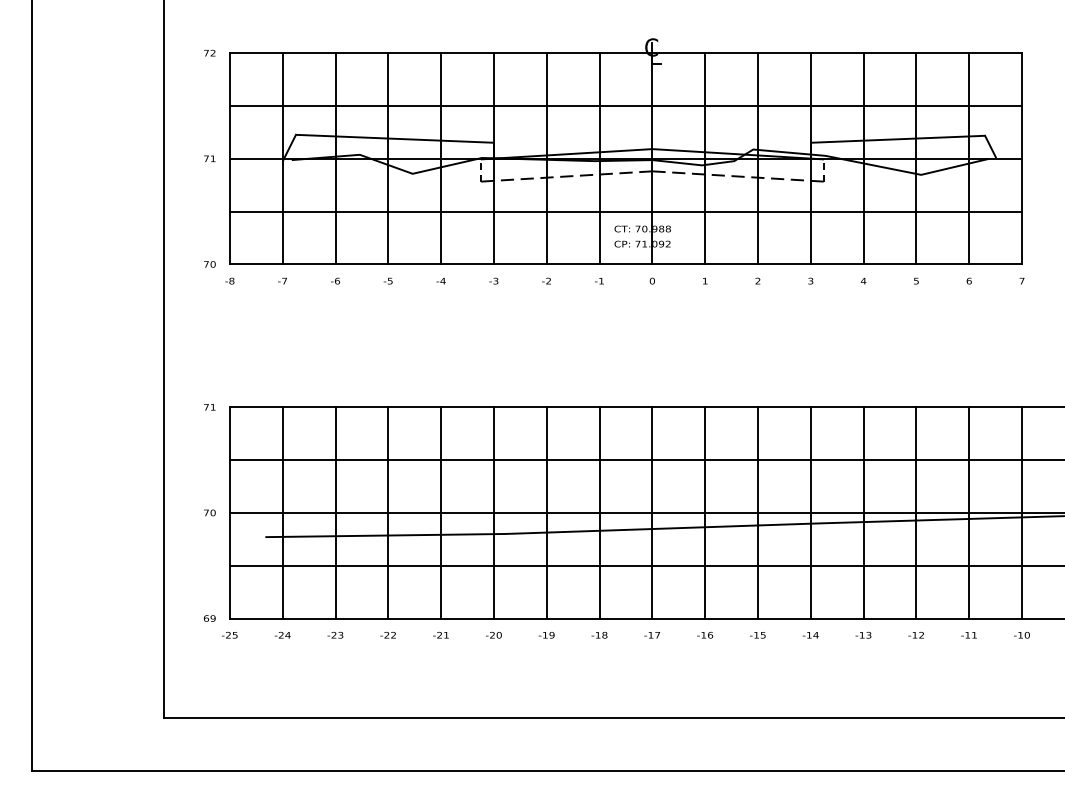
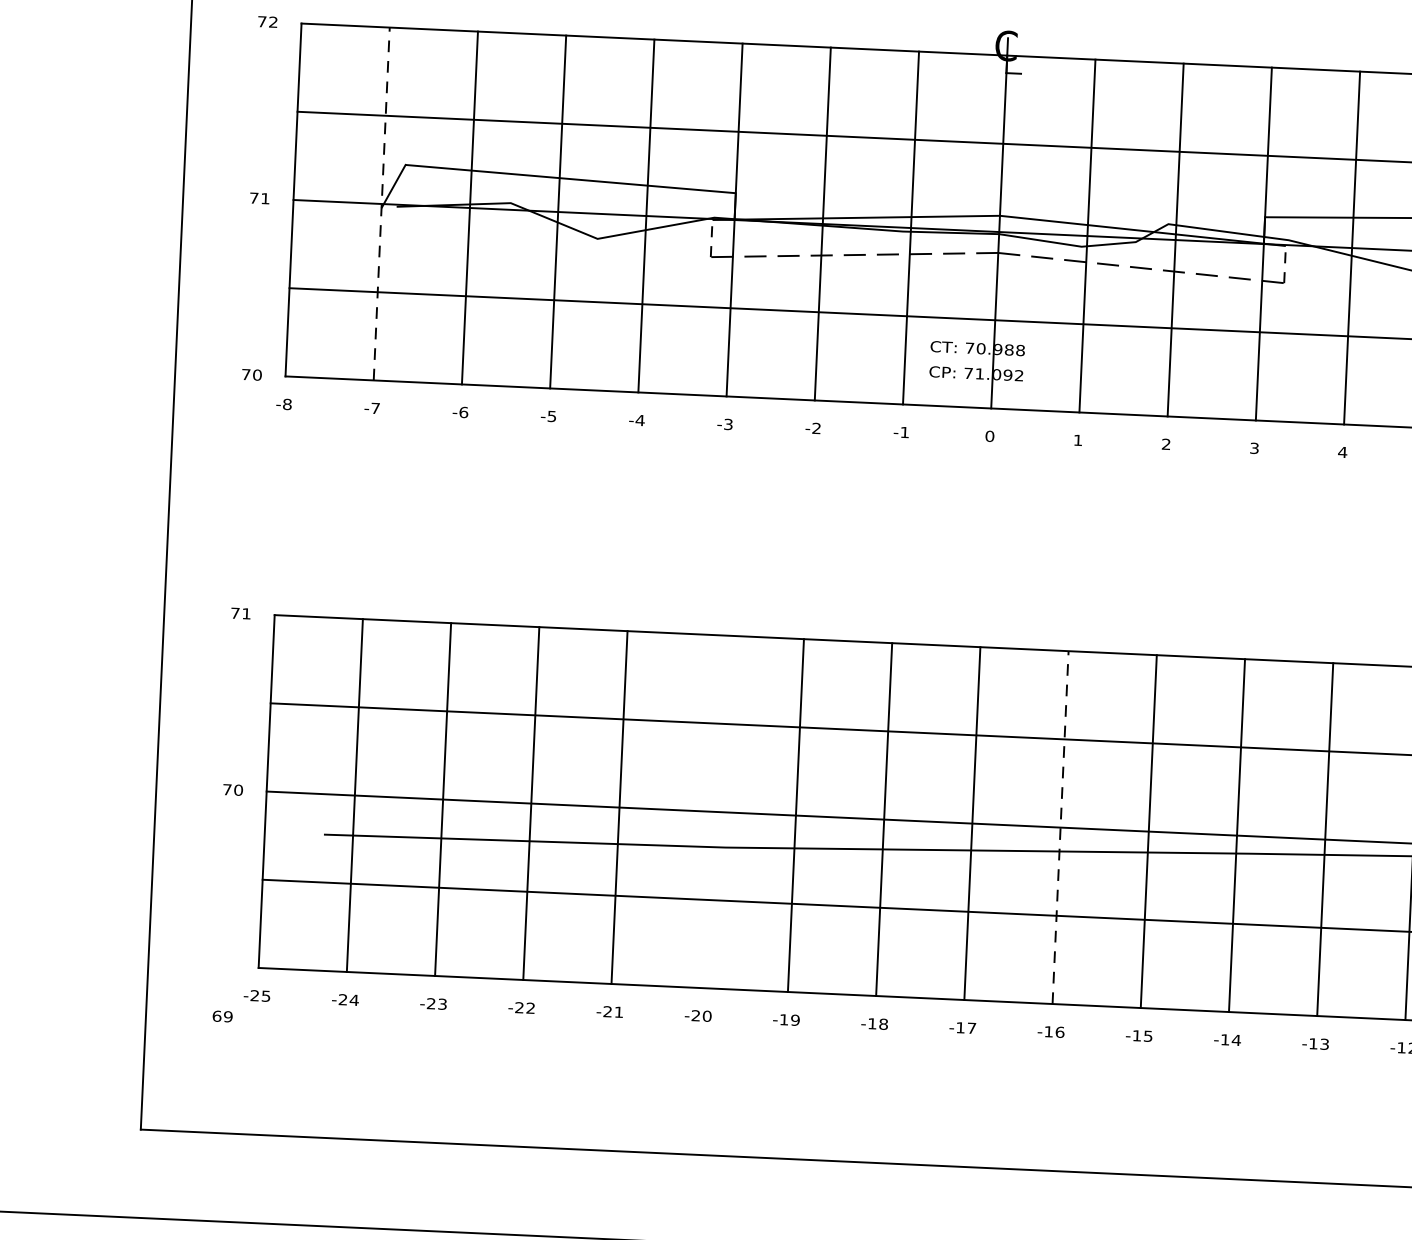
line: (282, 158) -> (381, 203), solid -> dashed
line: (494, 512) -> (708, 810), removed
line: (705, 512) -> (1061, 826), solid -> dashed
text: (209, 618) -> (222, 1016), moved

